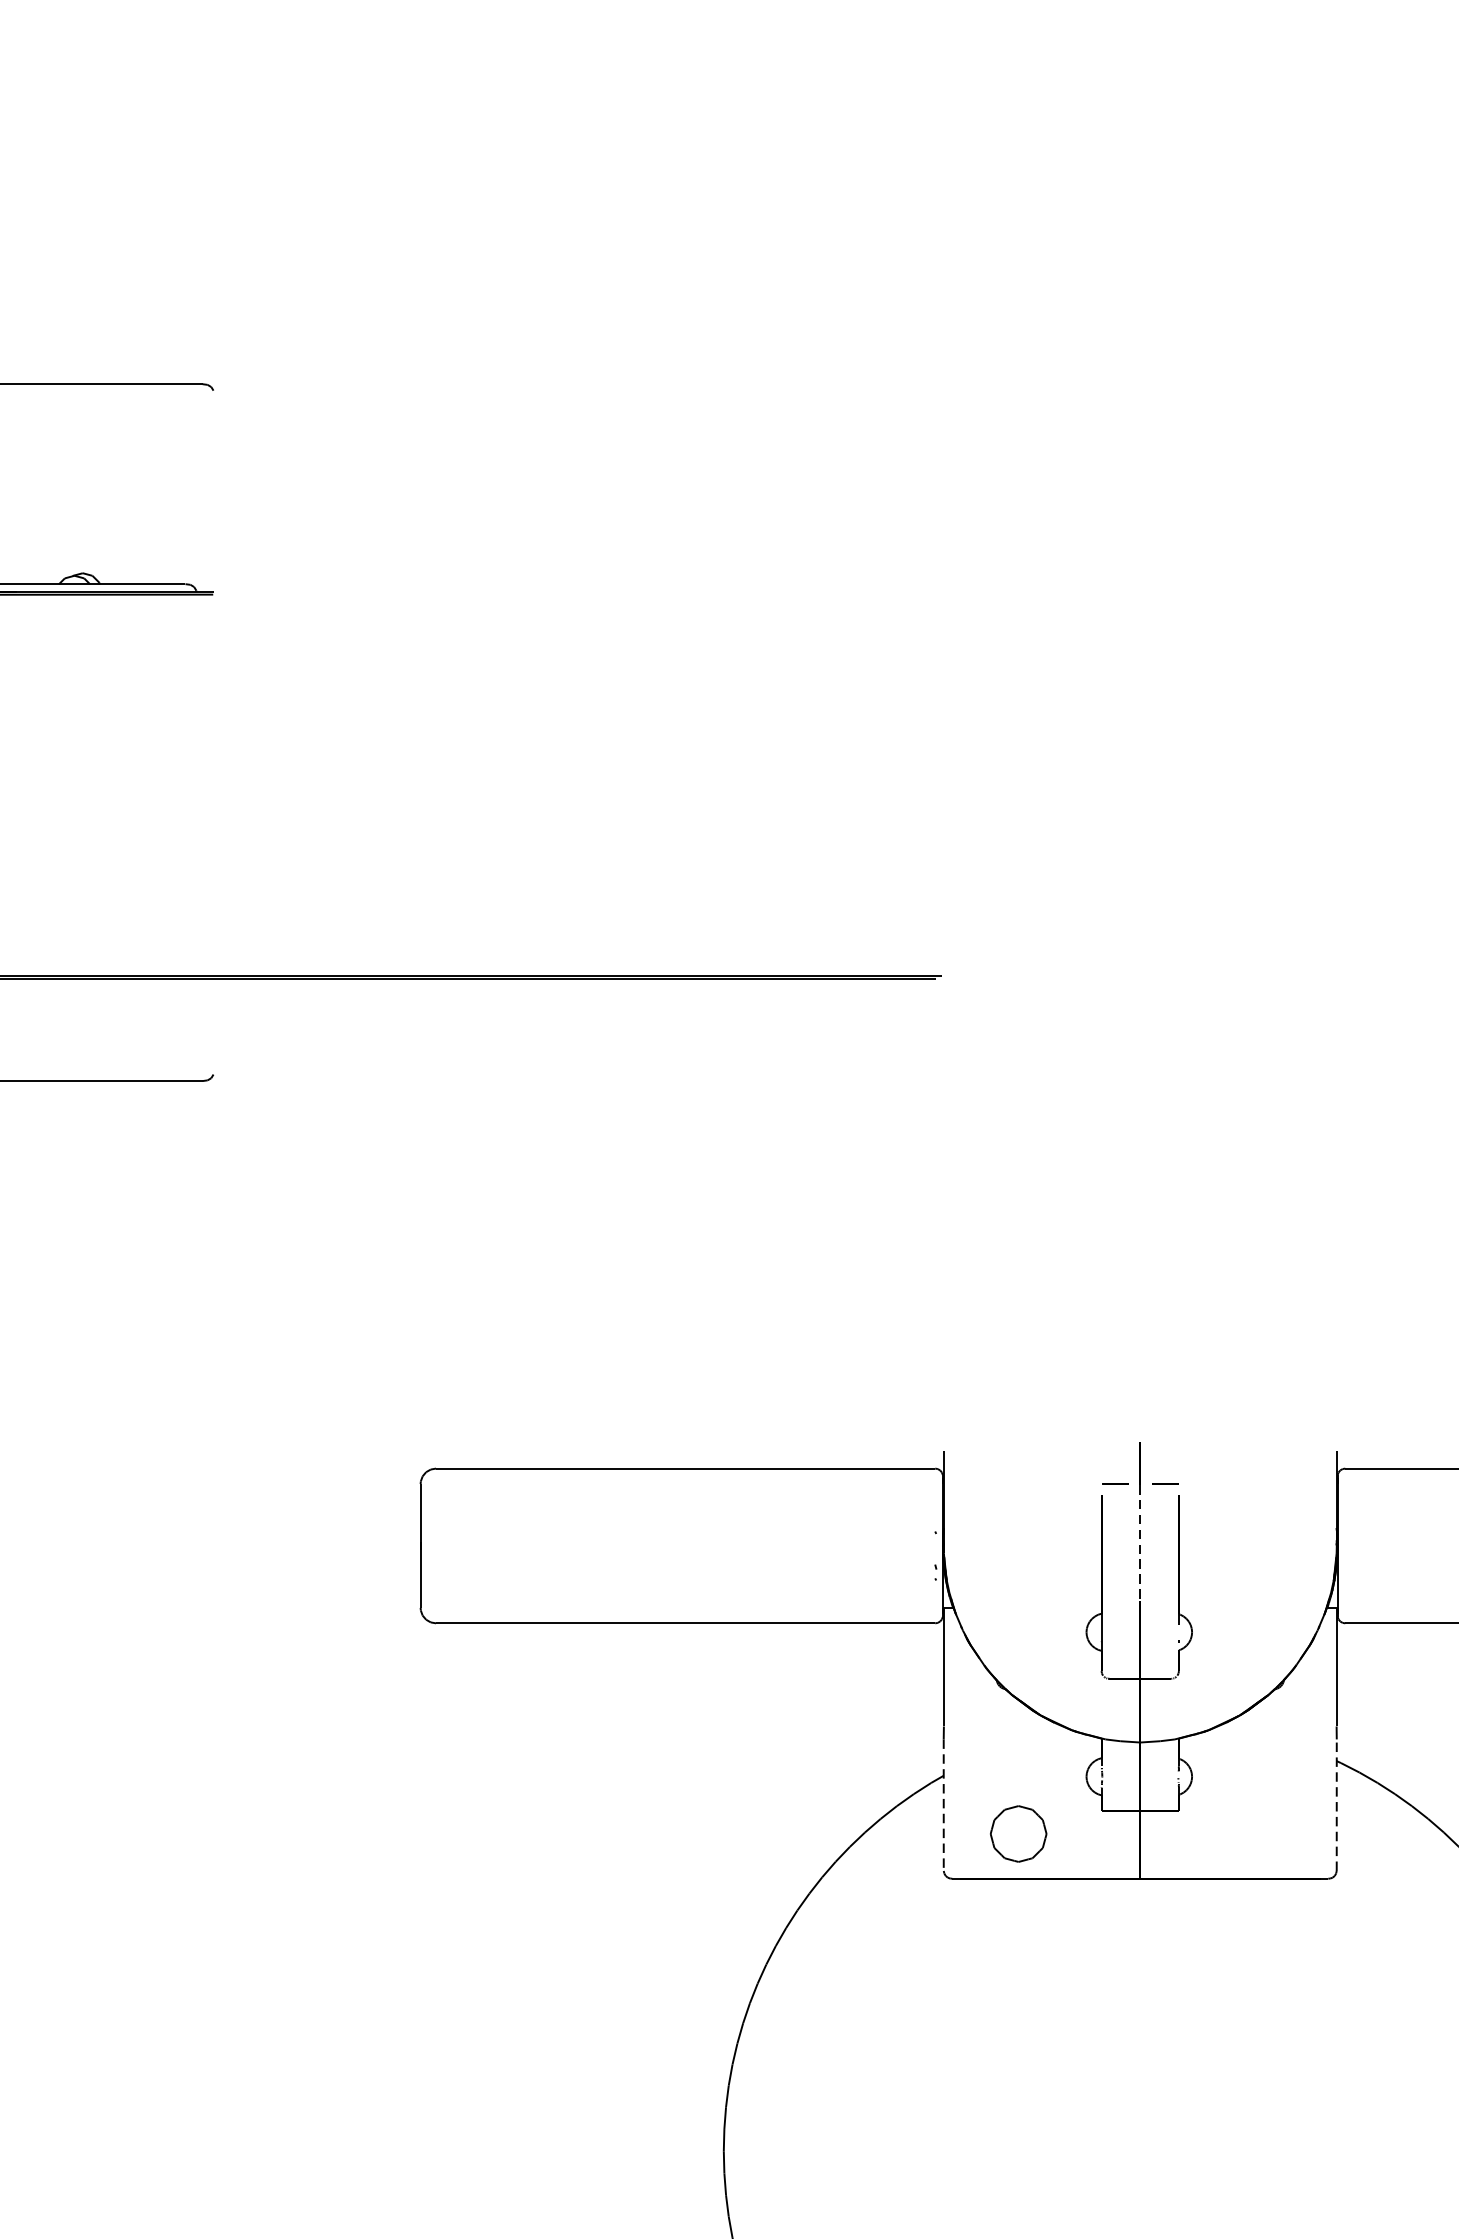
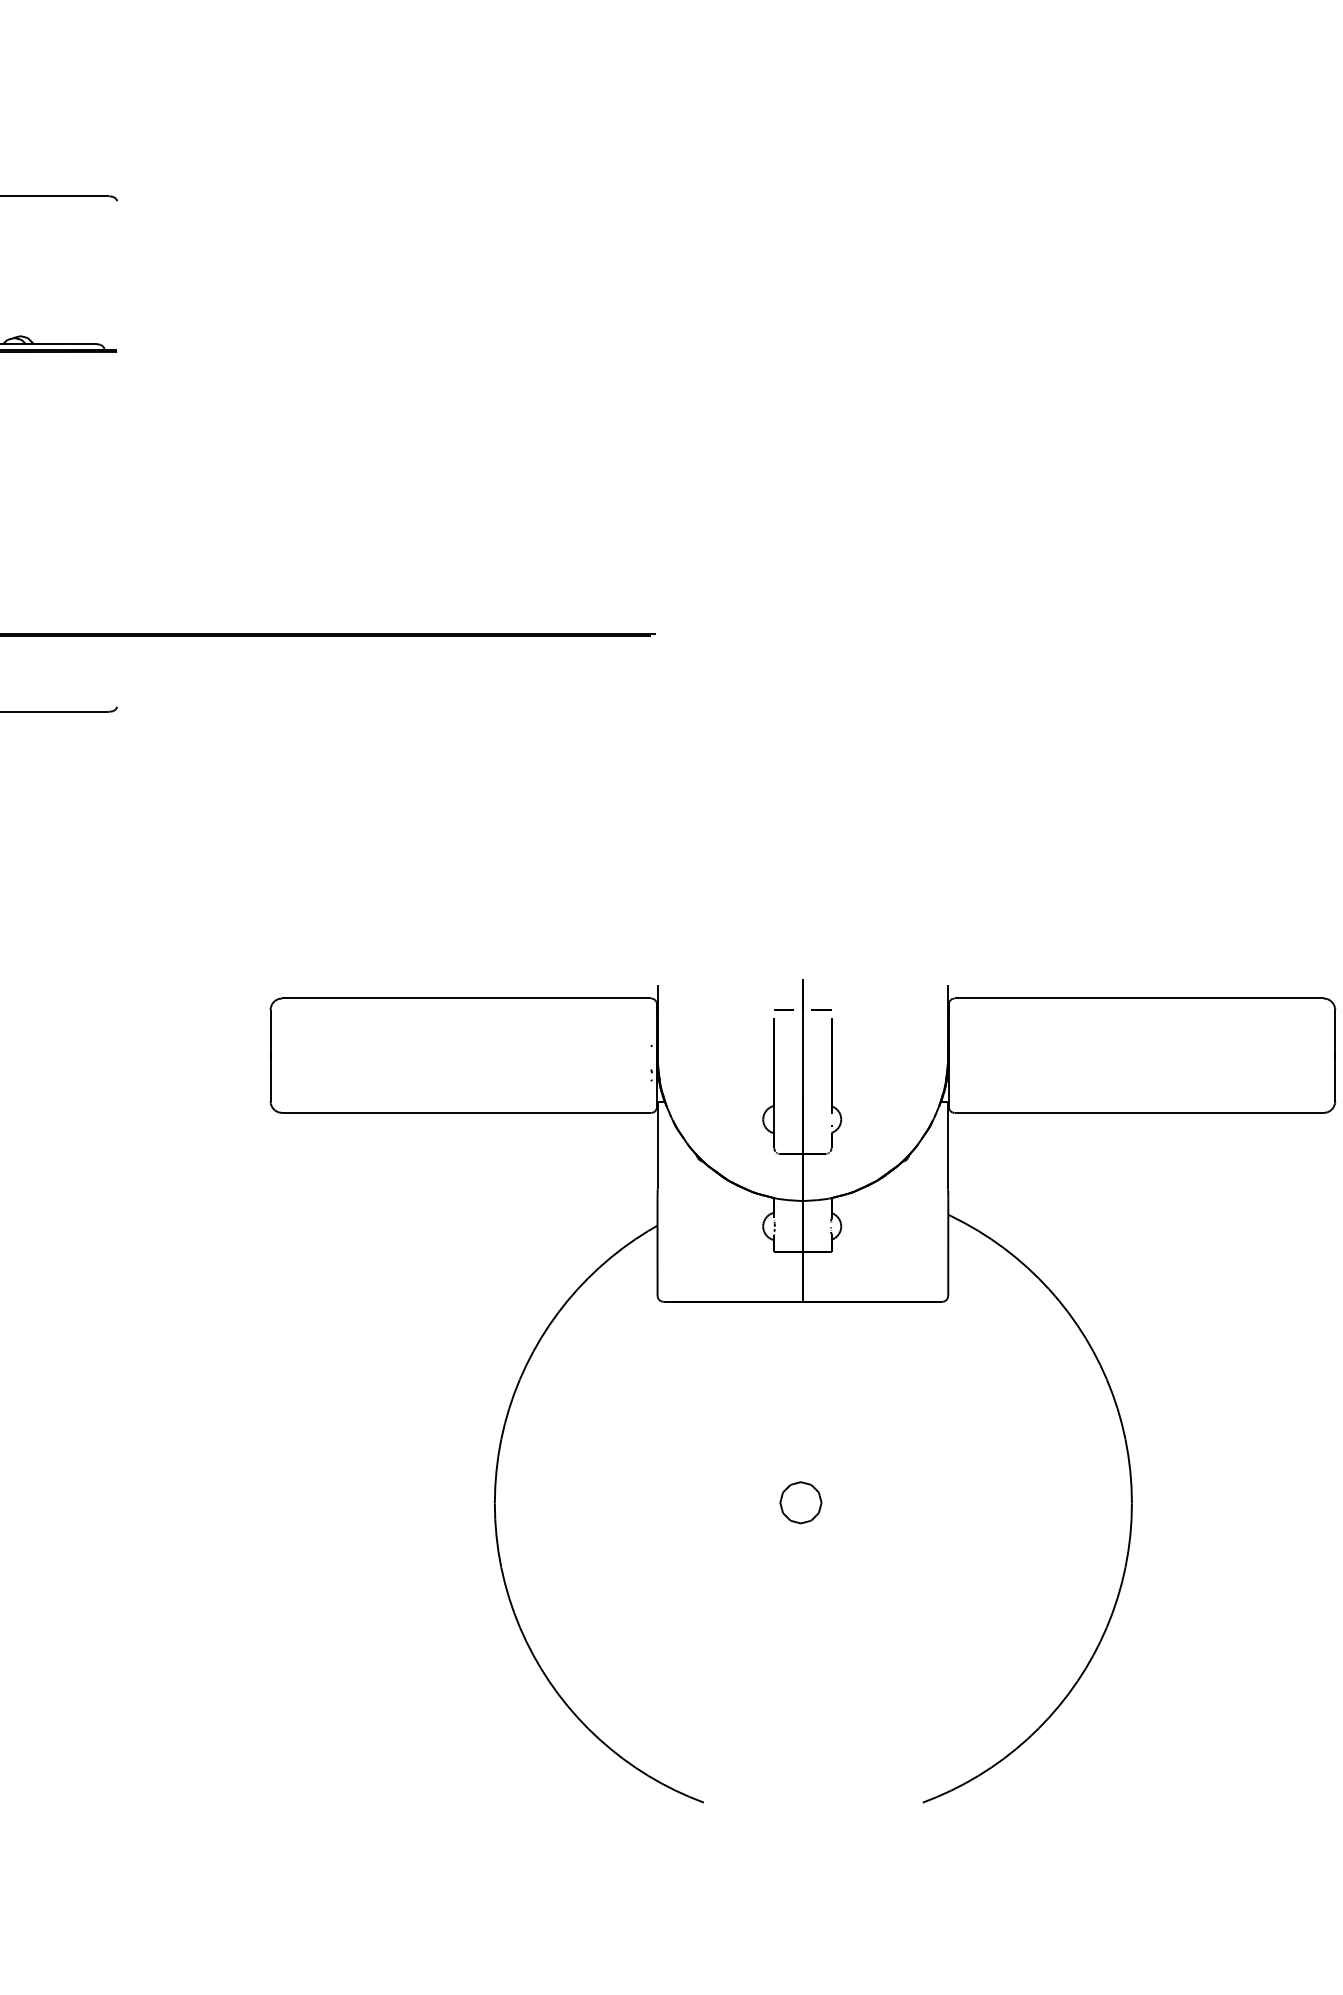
line: (1139, 1544) -> (802, 1054), dashed -> solid
line: (943, 1805) -> (657, 1247), dashed -> solid
line: (1337, 1805) -> (948, 1247), dashed -> solid
part: (1018, 1833) -> (800, 1502), moved

